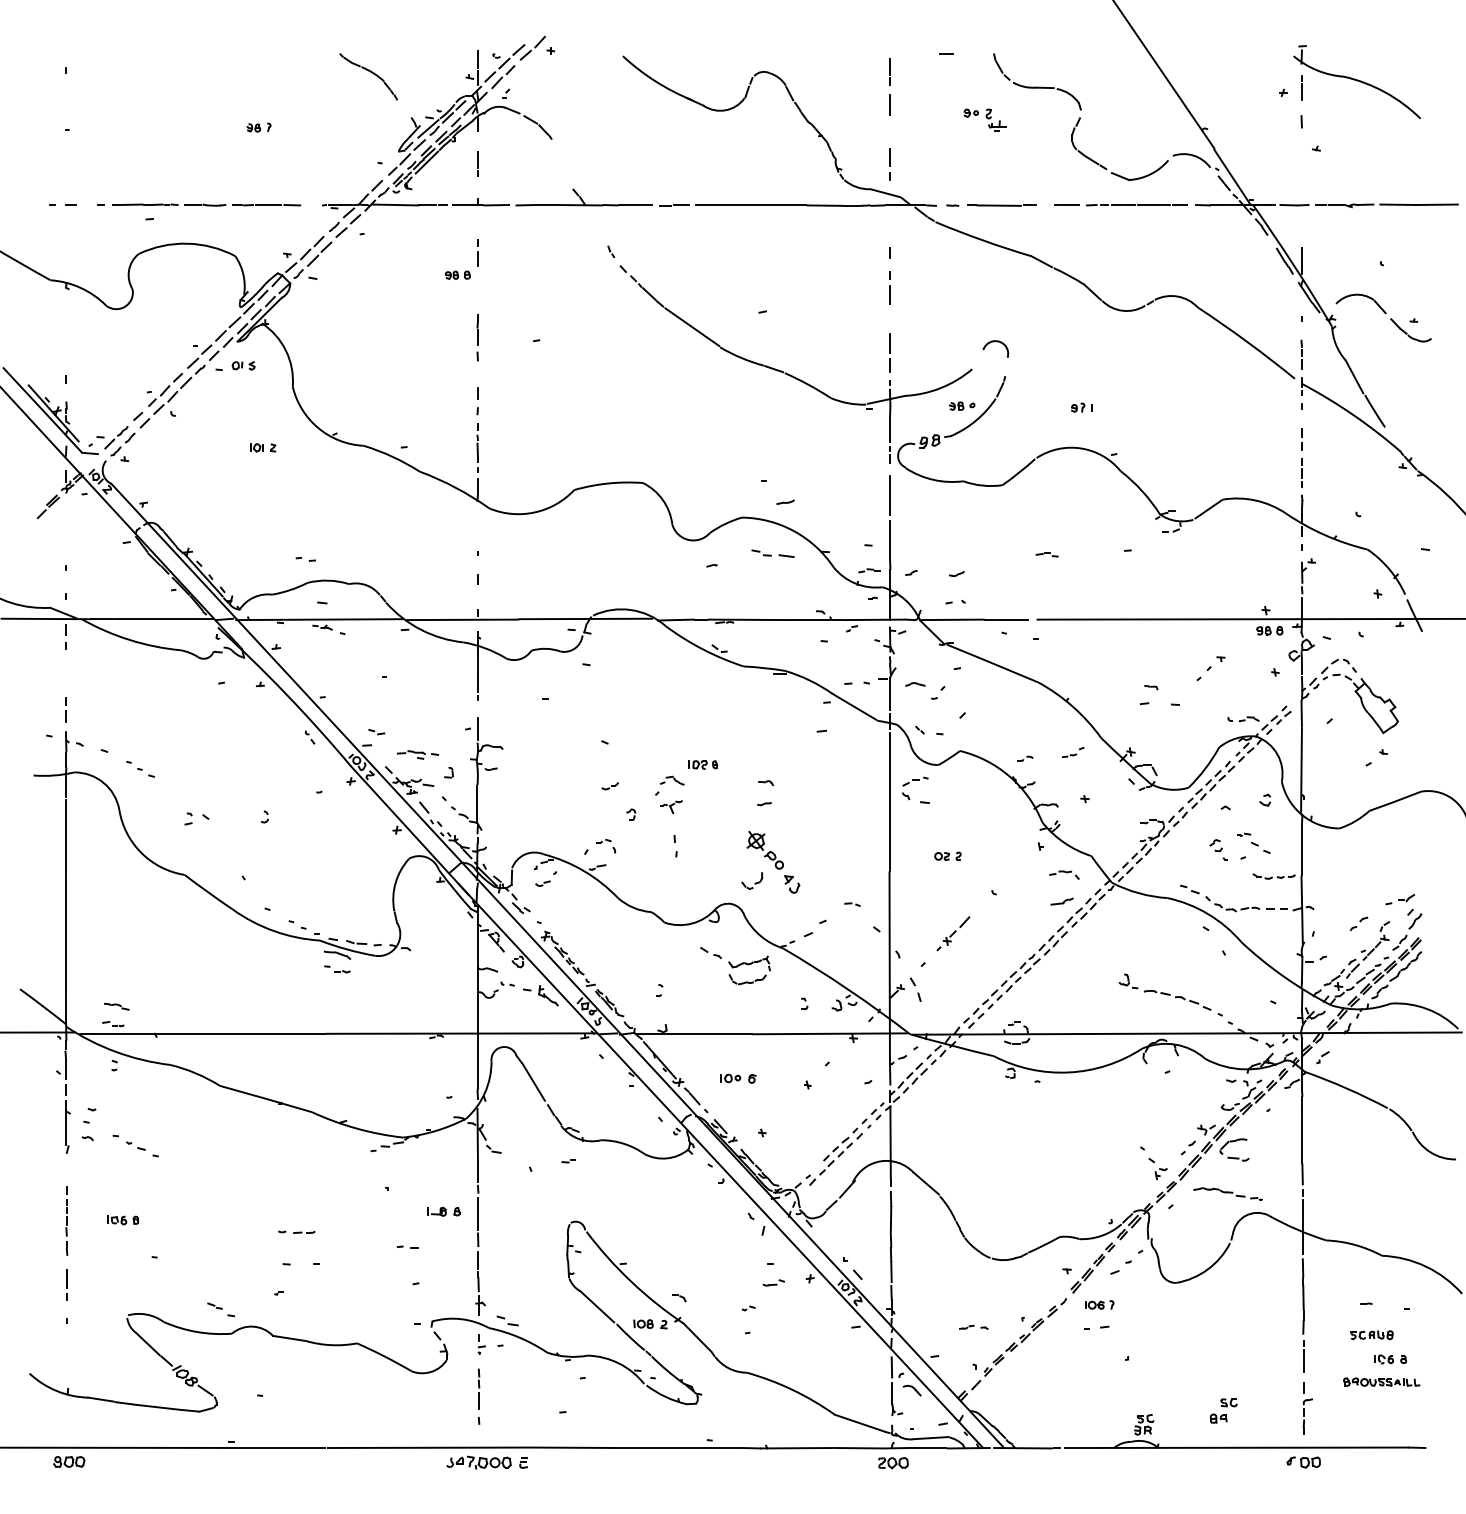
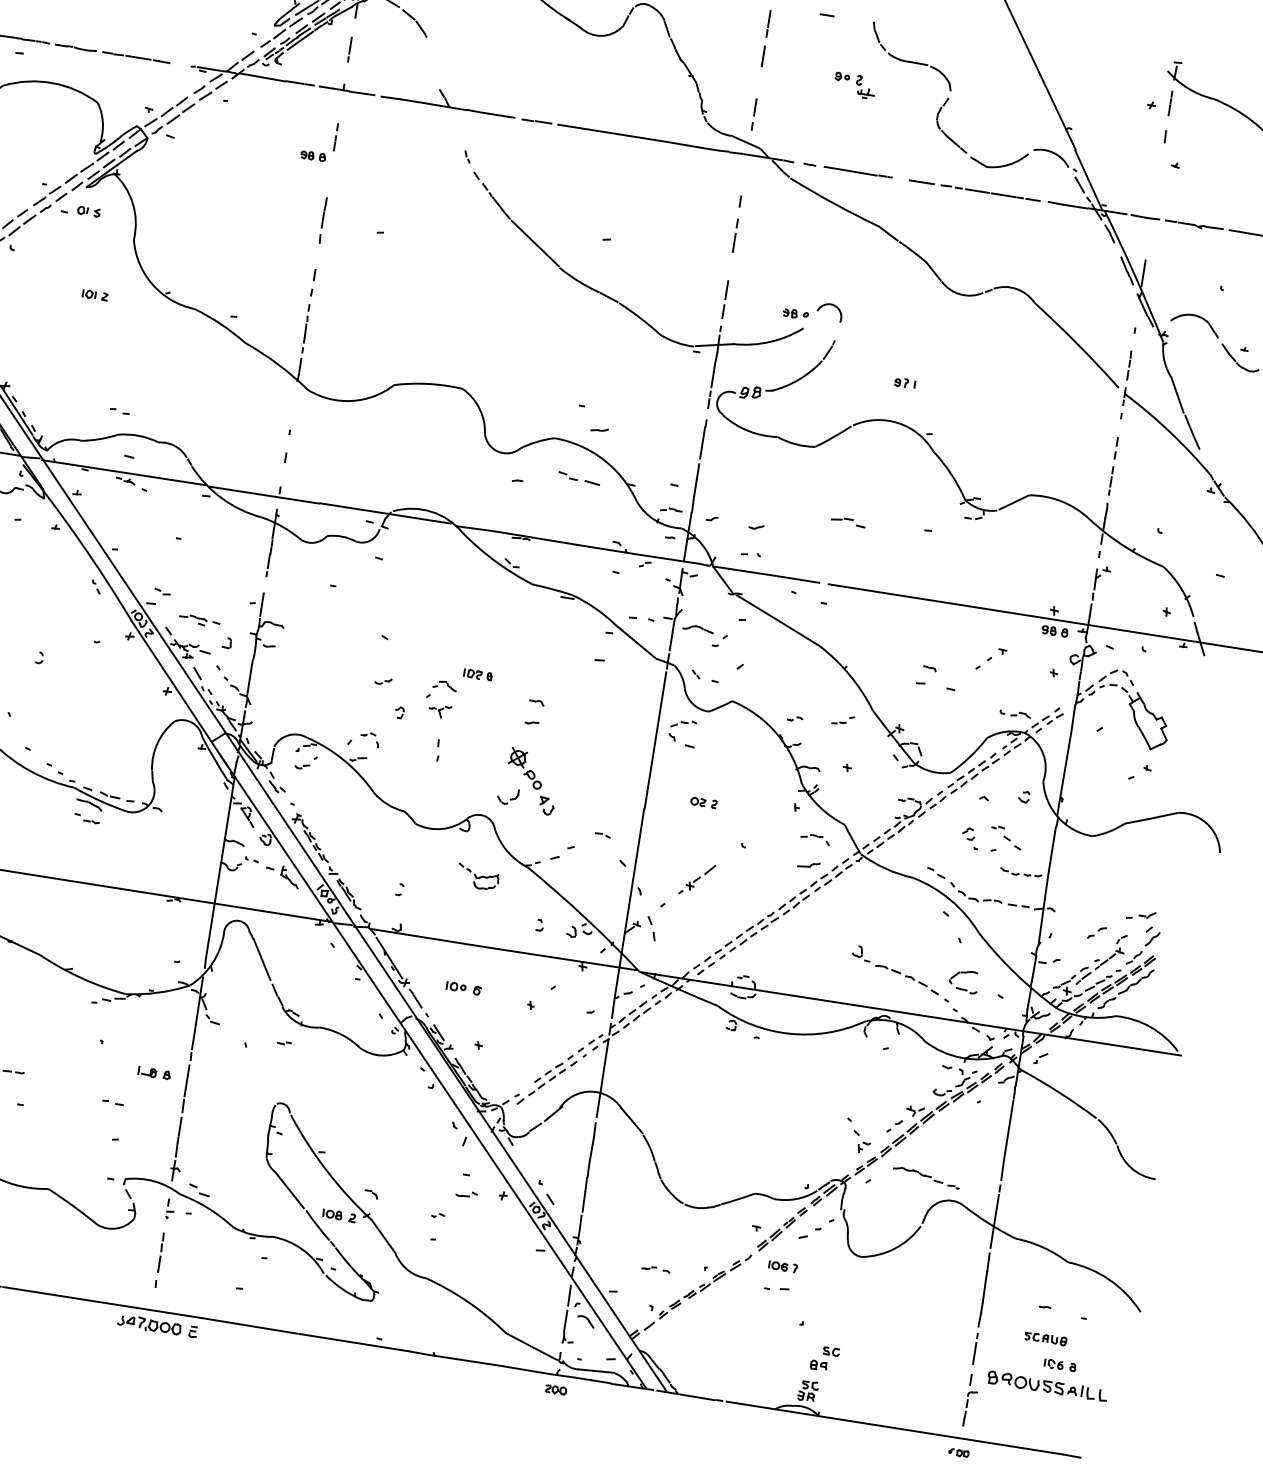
part: (962, 405) -> (796, 313), moved
part: (1046, 554) -> (847, 521), size x1.6
part: (915, 684) -> (698, 629), size x1.6
part: (735, 966) -> (478, 877), size x0.6
part: (1232, 1142) -> (963, 973), moved
part: (1381, 1381) -> (1047, 1385), size x1.6
part: (1223, 1410) -> (824, 1358), moved
part: (1303, 1462) -> (958, 1452), size x0.6
part: (893, 1463) -> (556, 1390), size x0.7

